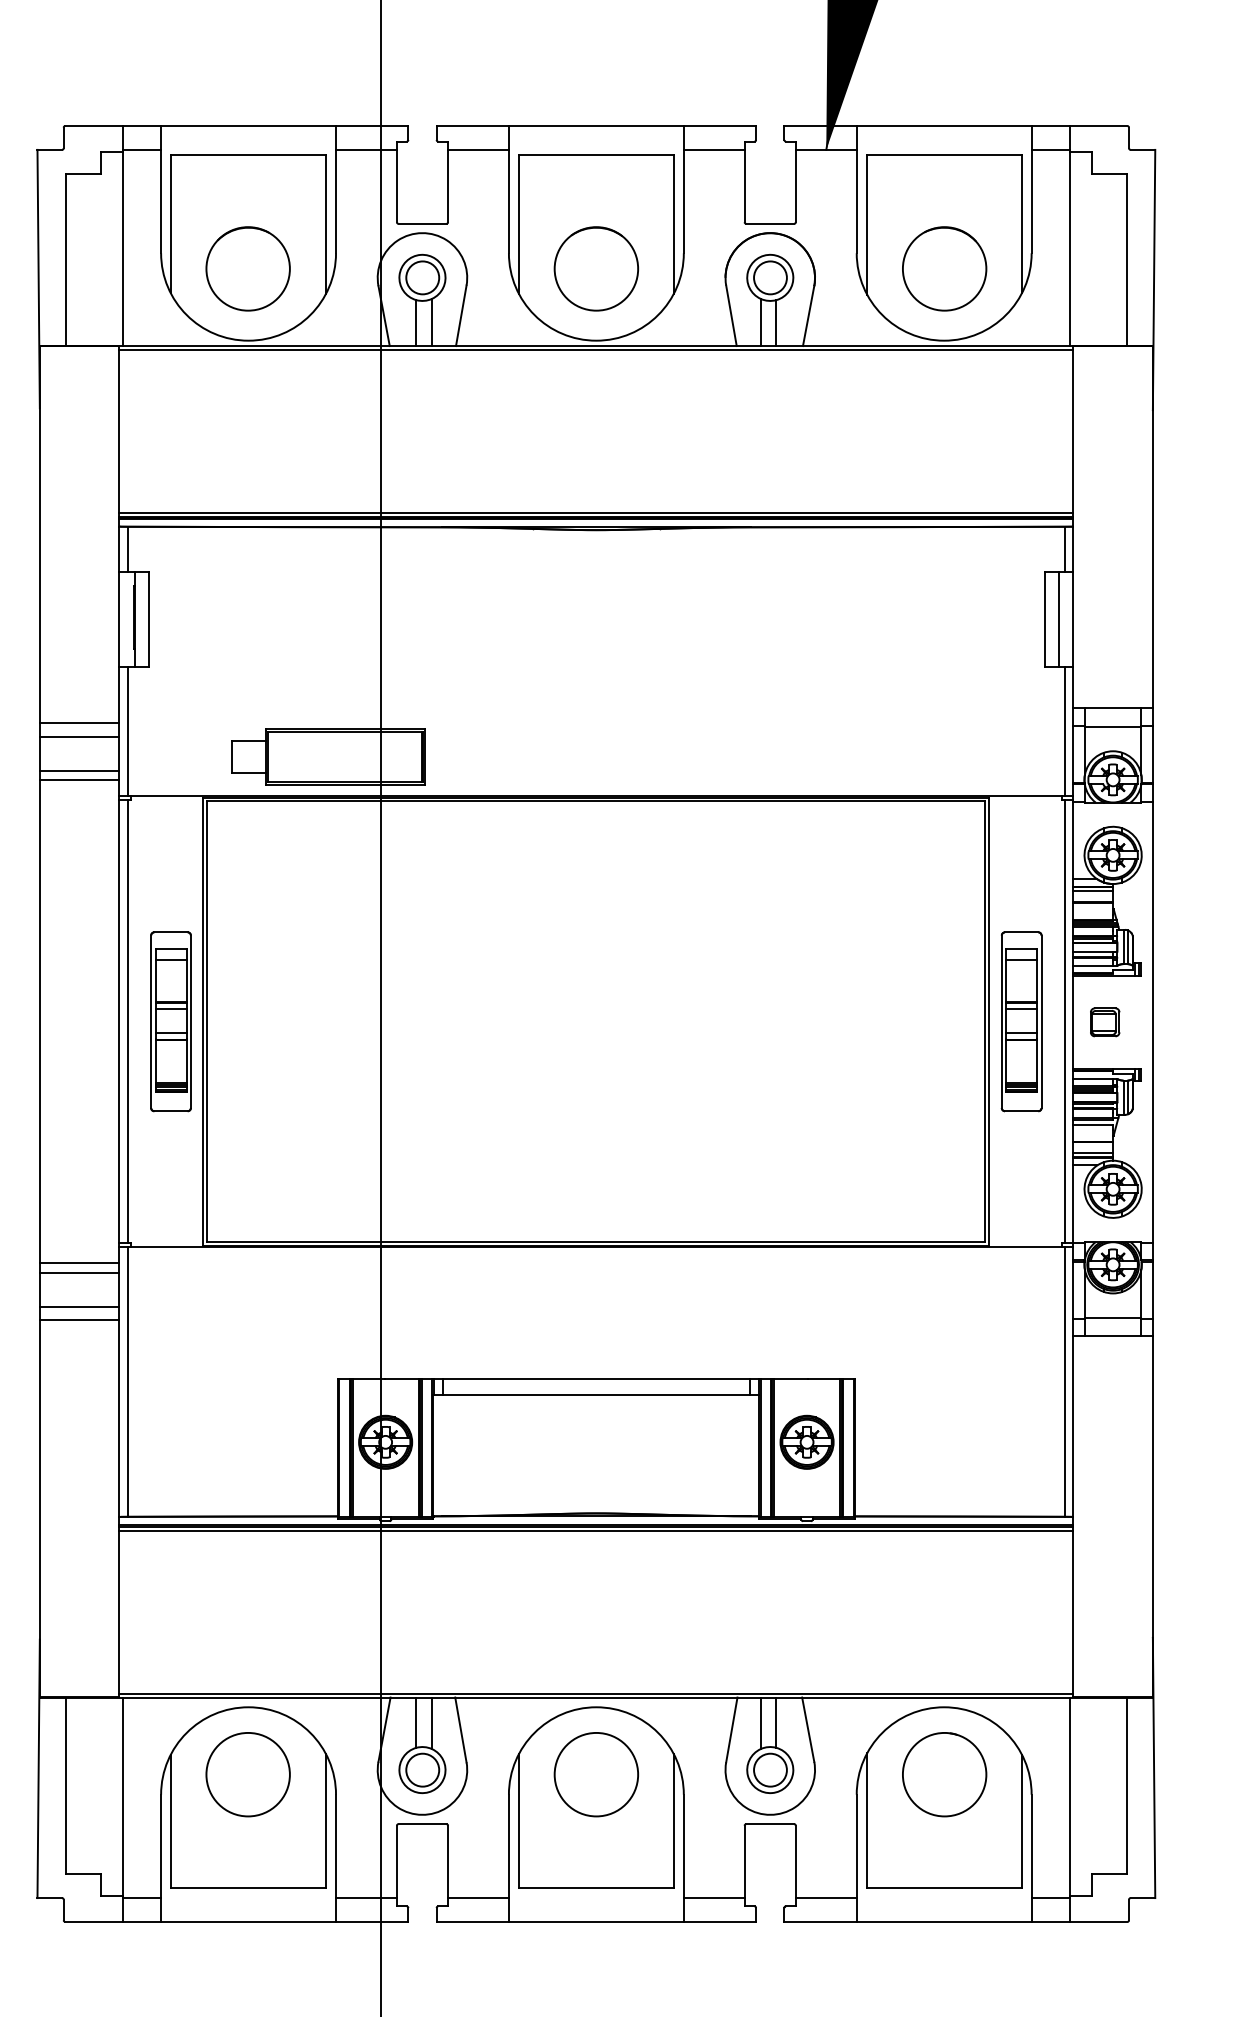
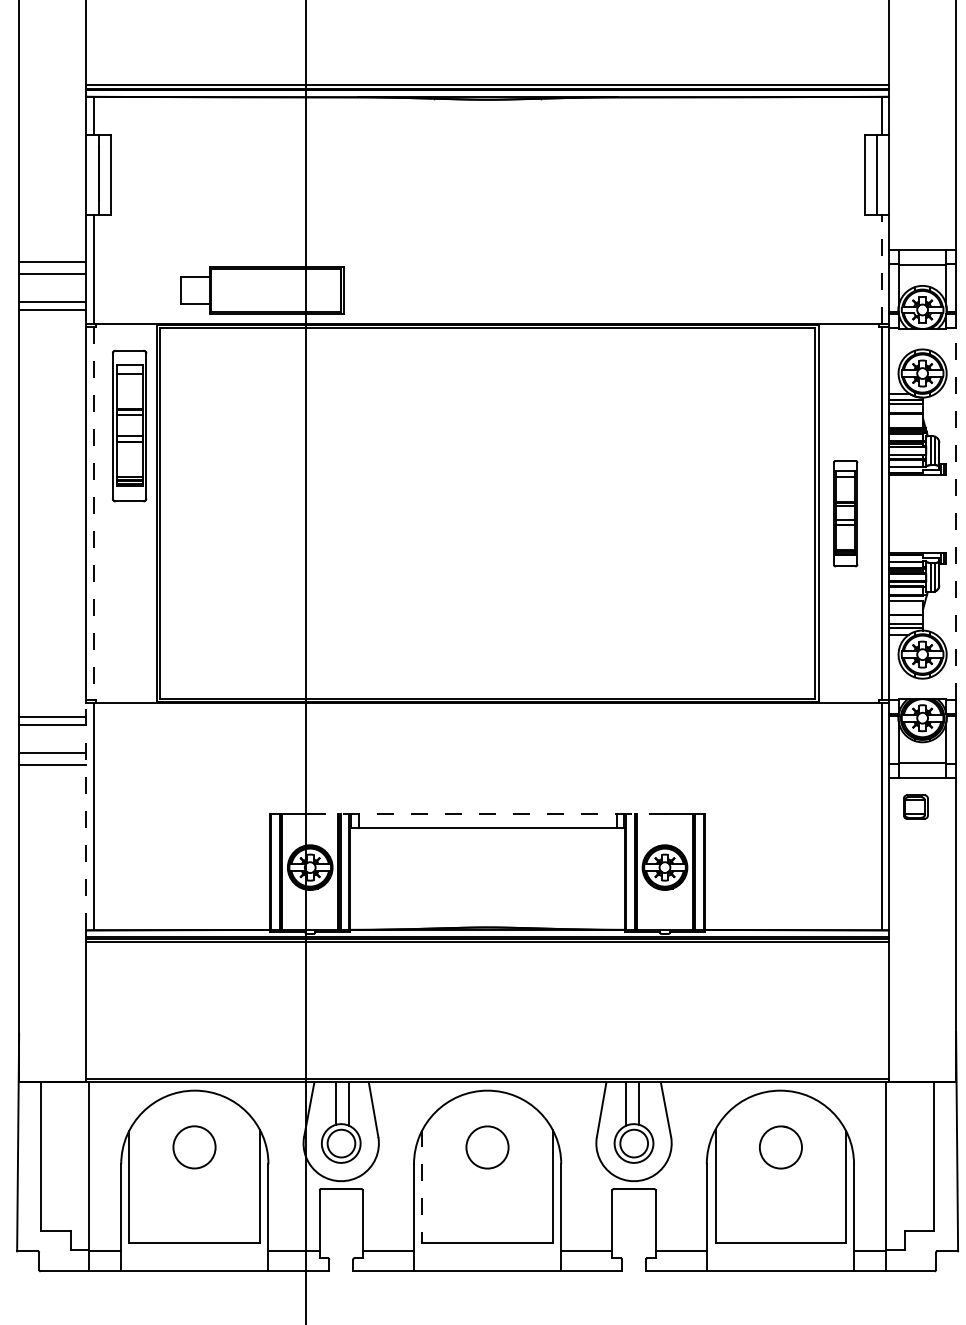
line: (1064, 731) -> (881, 269), solid -> dashed
part: (170, 1021) -> (129, 425), moved
part: (1021, 1021) -> (845, 513), size x0.7
line: (128, 1022) -> (93, 514), solid -> dashed
part: (1105, 1022) -> (916, 807), moved
line: (1152, 1022) -> (955, 514), solid -> dashed
line: (596, 1379) -> (487, 814), solid -> dashed
line: (119, 1382) -> (86, 817), solid -> dashed
circle: (247, 1774) -> (193, 1147), size x0.6
circle: (595, 1774) -> (486, 1147), size x0.6
circle: (944, 1774) -> (780, 1147), size x0.6
line: (518, 1821) -> (422, 1186), solid -> dashed

